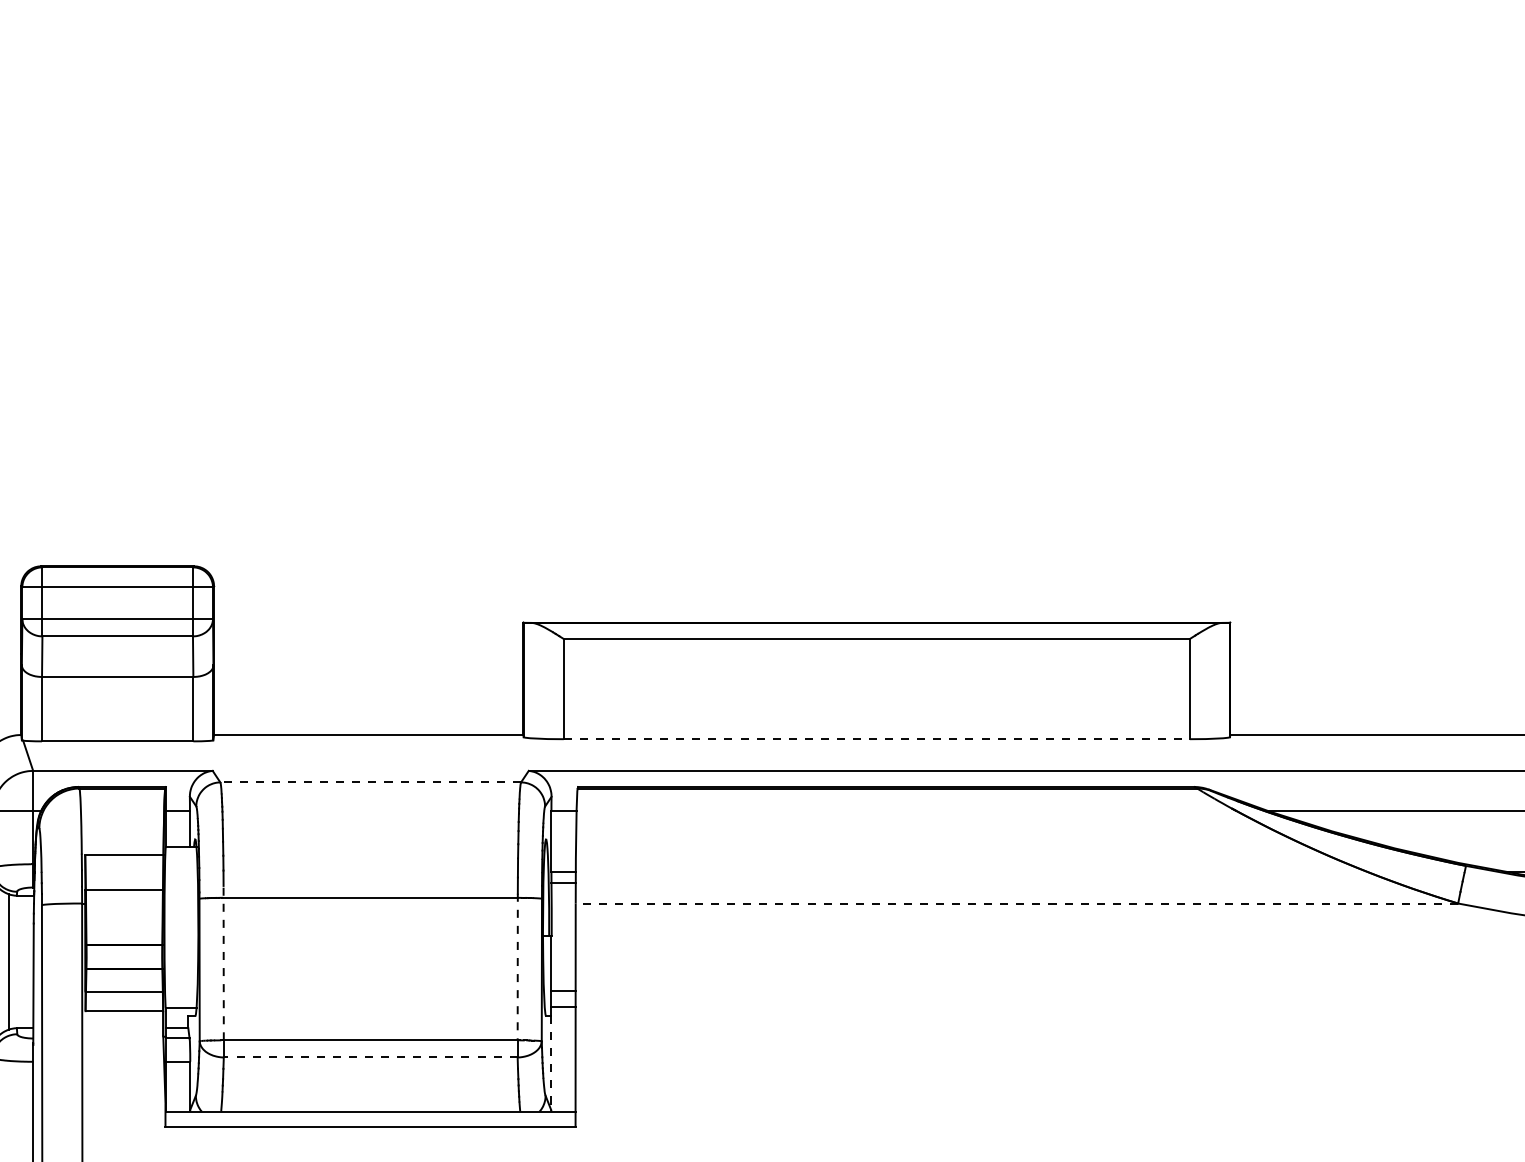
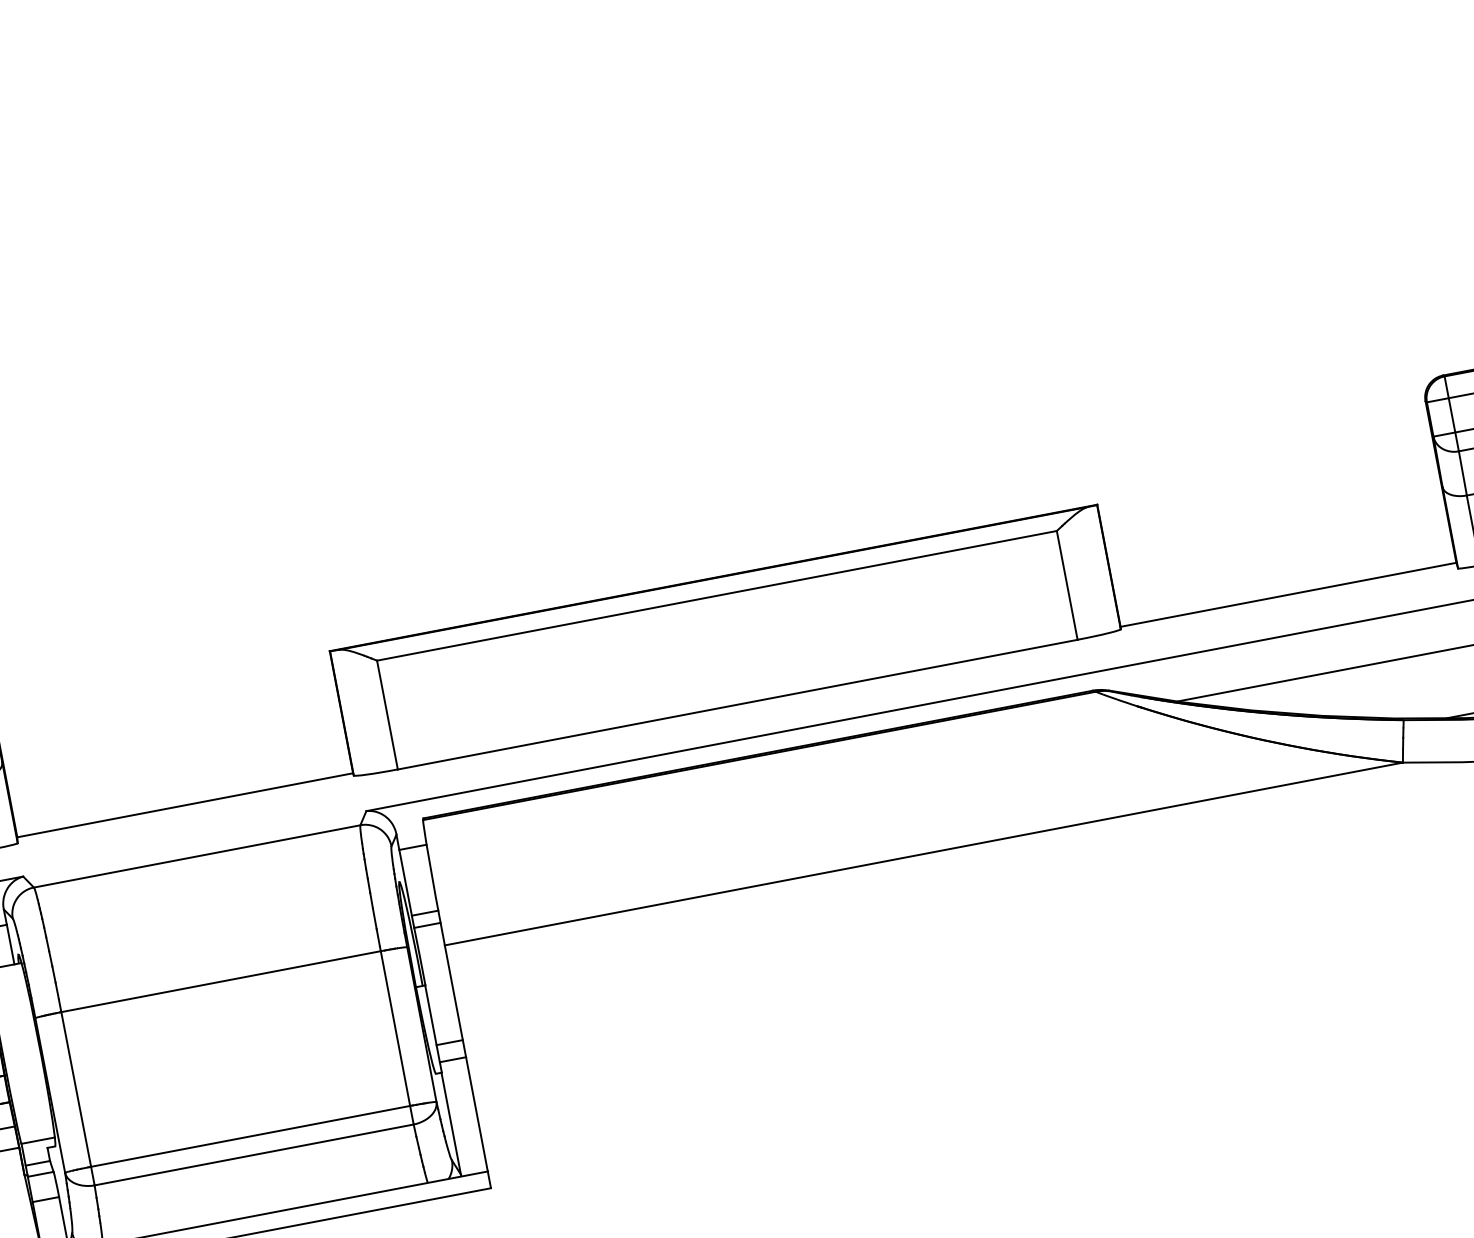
line: (877, 739) -> (738, 704), dashed -> solid
line: (370, 782) -> (196, 856), dashed -> solid
line: (1016, 903) -> (923, 854), dashed -> solid
line: (223, 962) -> (74, 1082), dashed -> solid
line: (517, 967) -> (394, 1026), dashed -> solid
line: (370, 1057) -> (253, 1155), dashed -> solid
line: (551, 1063) -> (451, 1124), dashed -> solid

